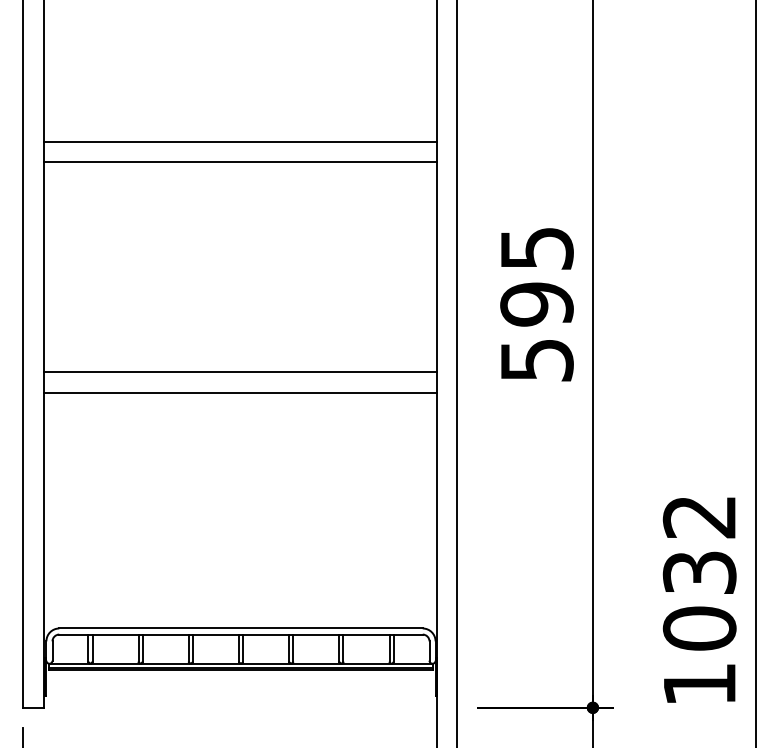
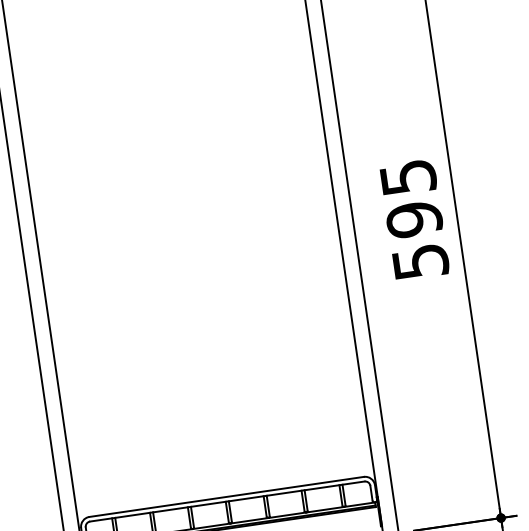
line: (239, 141) -> (171, 129), removed
line: (239, 161) -> (174, 144), removed
line: (239, 372) -> (197, 303), removed
line: (239, 392) -> (199, 318), removed

